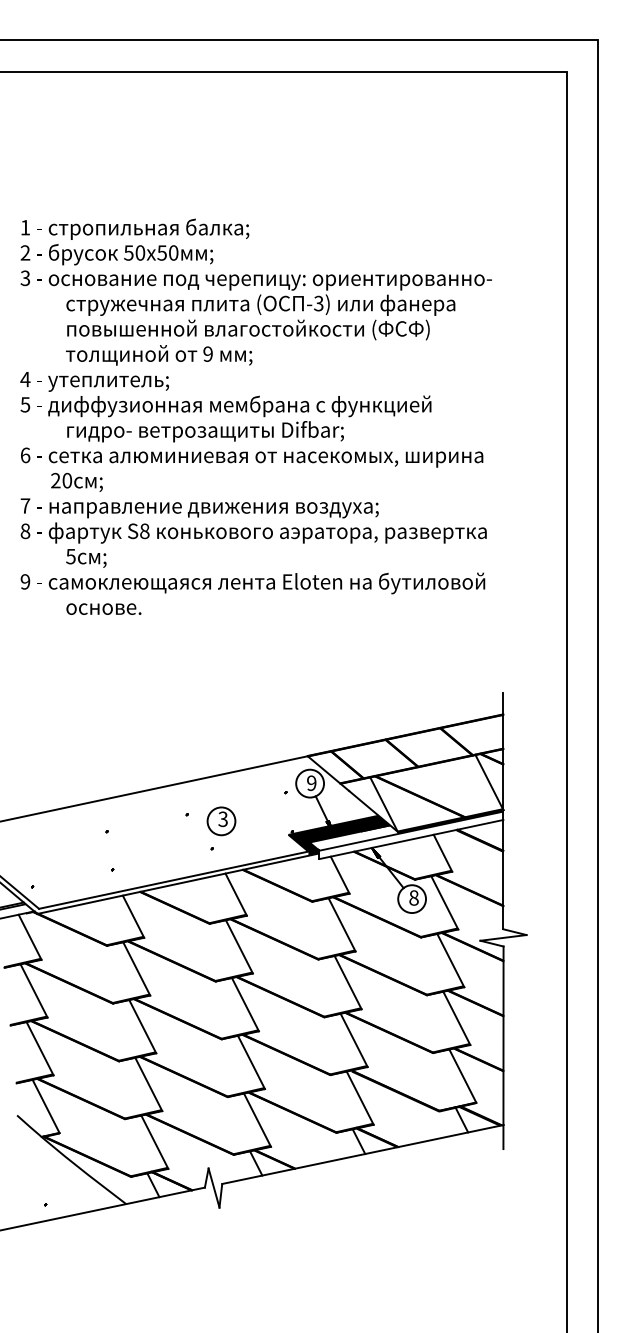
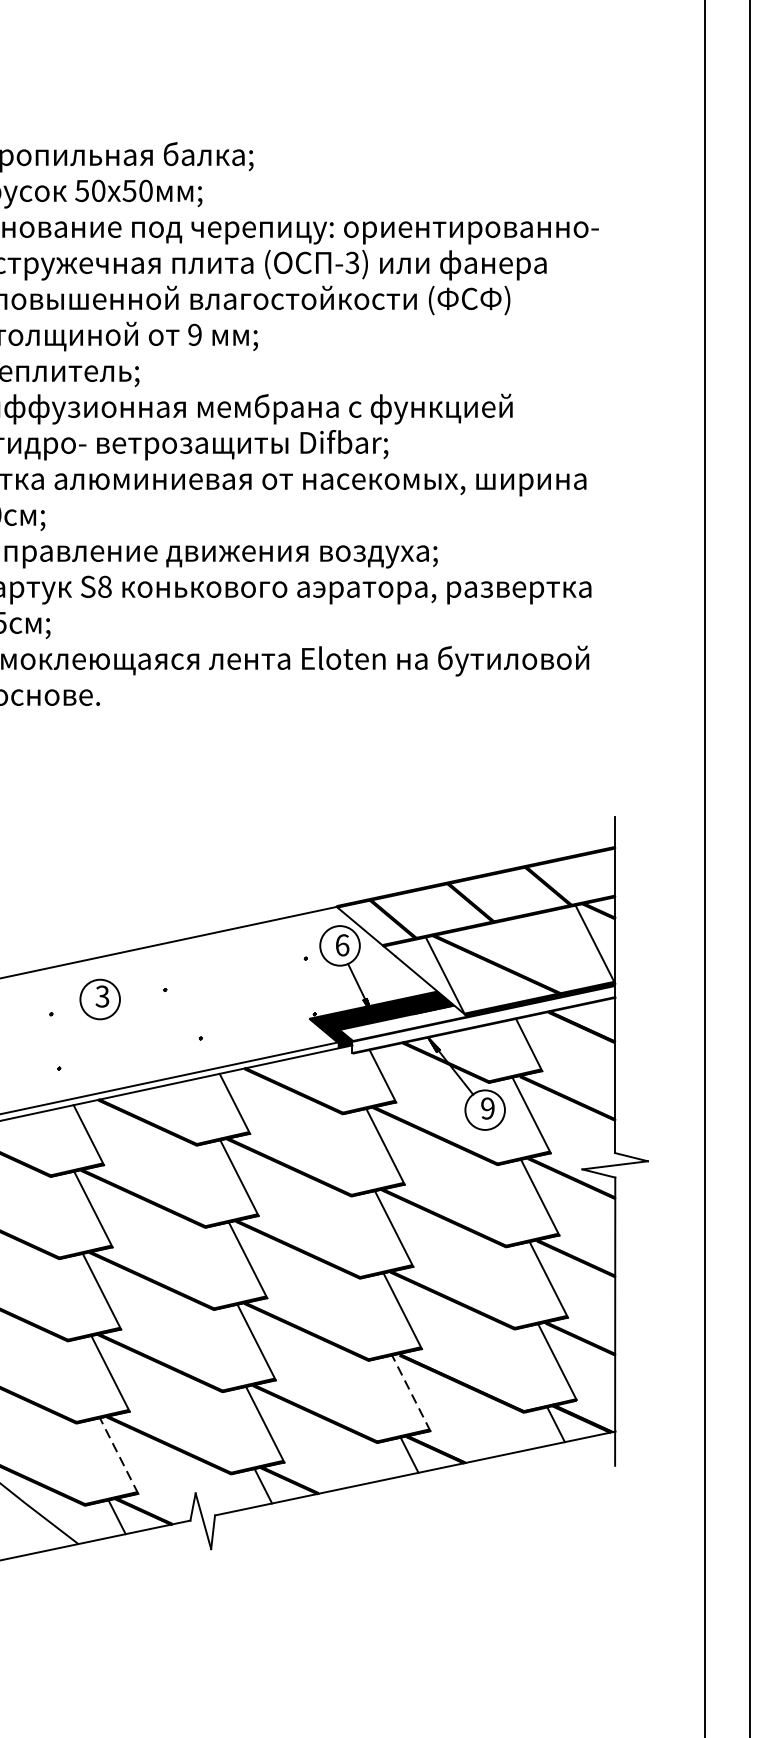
text: (311, 783) -> (342, 945), 9 -> 6
part: (221, 821) -> (100, 999), moved
text: (413, 897) -> (487, 1107), 8 -> 9
line: (360, 1098) -> (411, 1393), solid -> dashed
line: (154, 1142) -> (118, 1456), solid -> dashed

